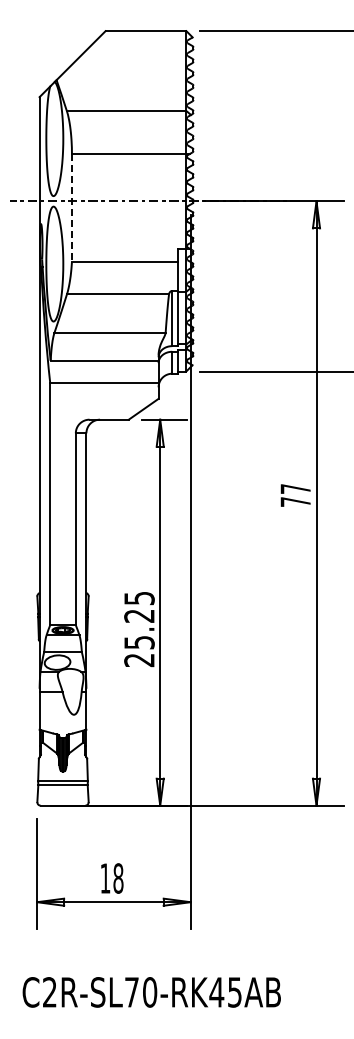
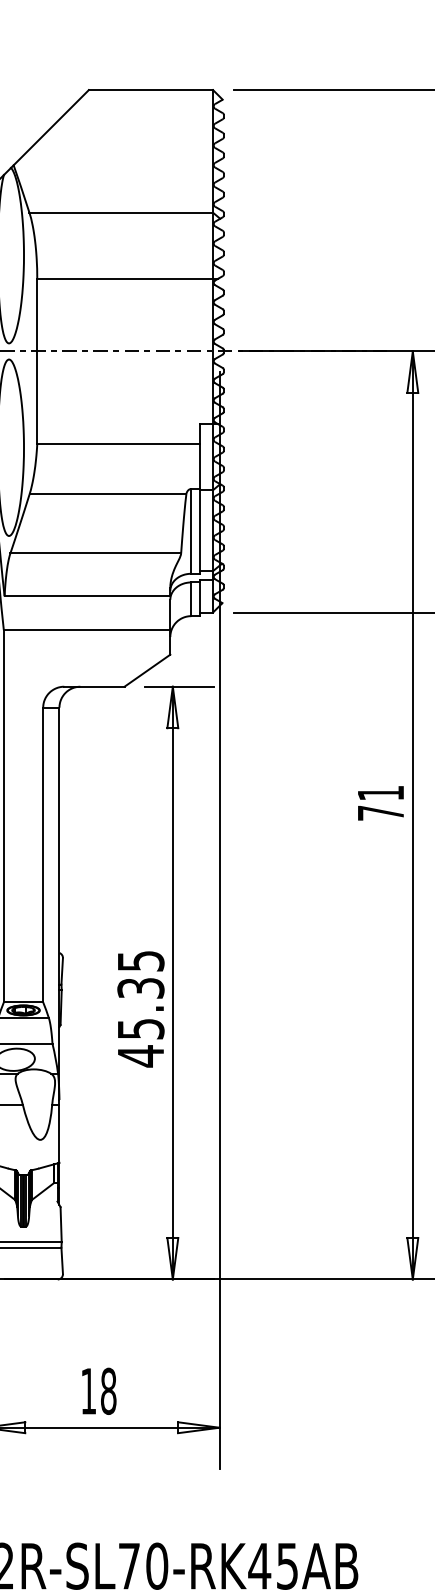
line: (71, 207) -> (36, 360), dashed -> solid
text: (295, 488) -> (380, 792), 77 -> 71
text: (139, 638) -> (140, 1022), 25.25 -> 45.35

